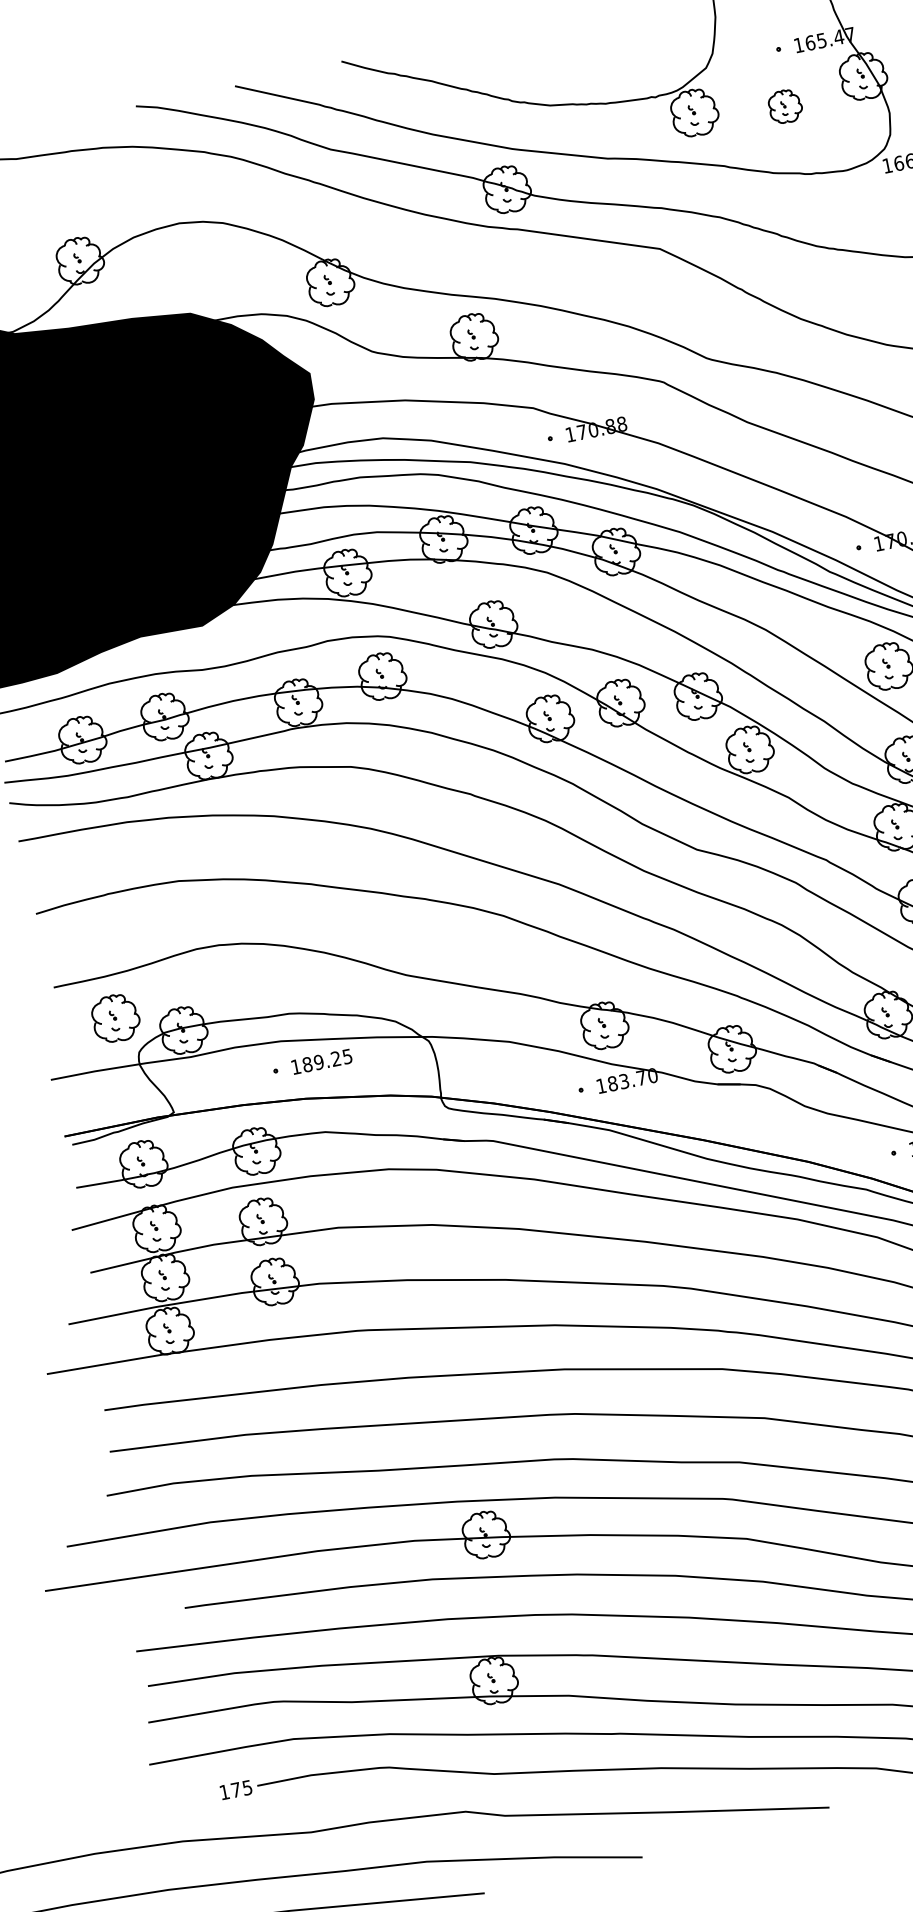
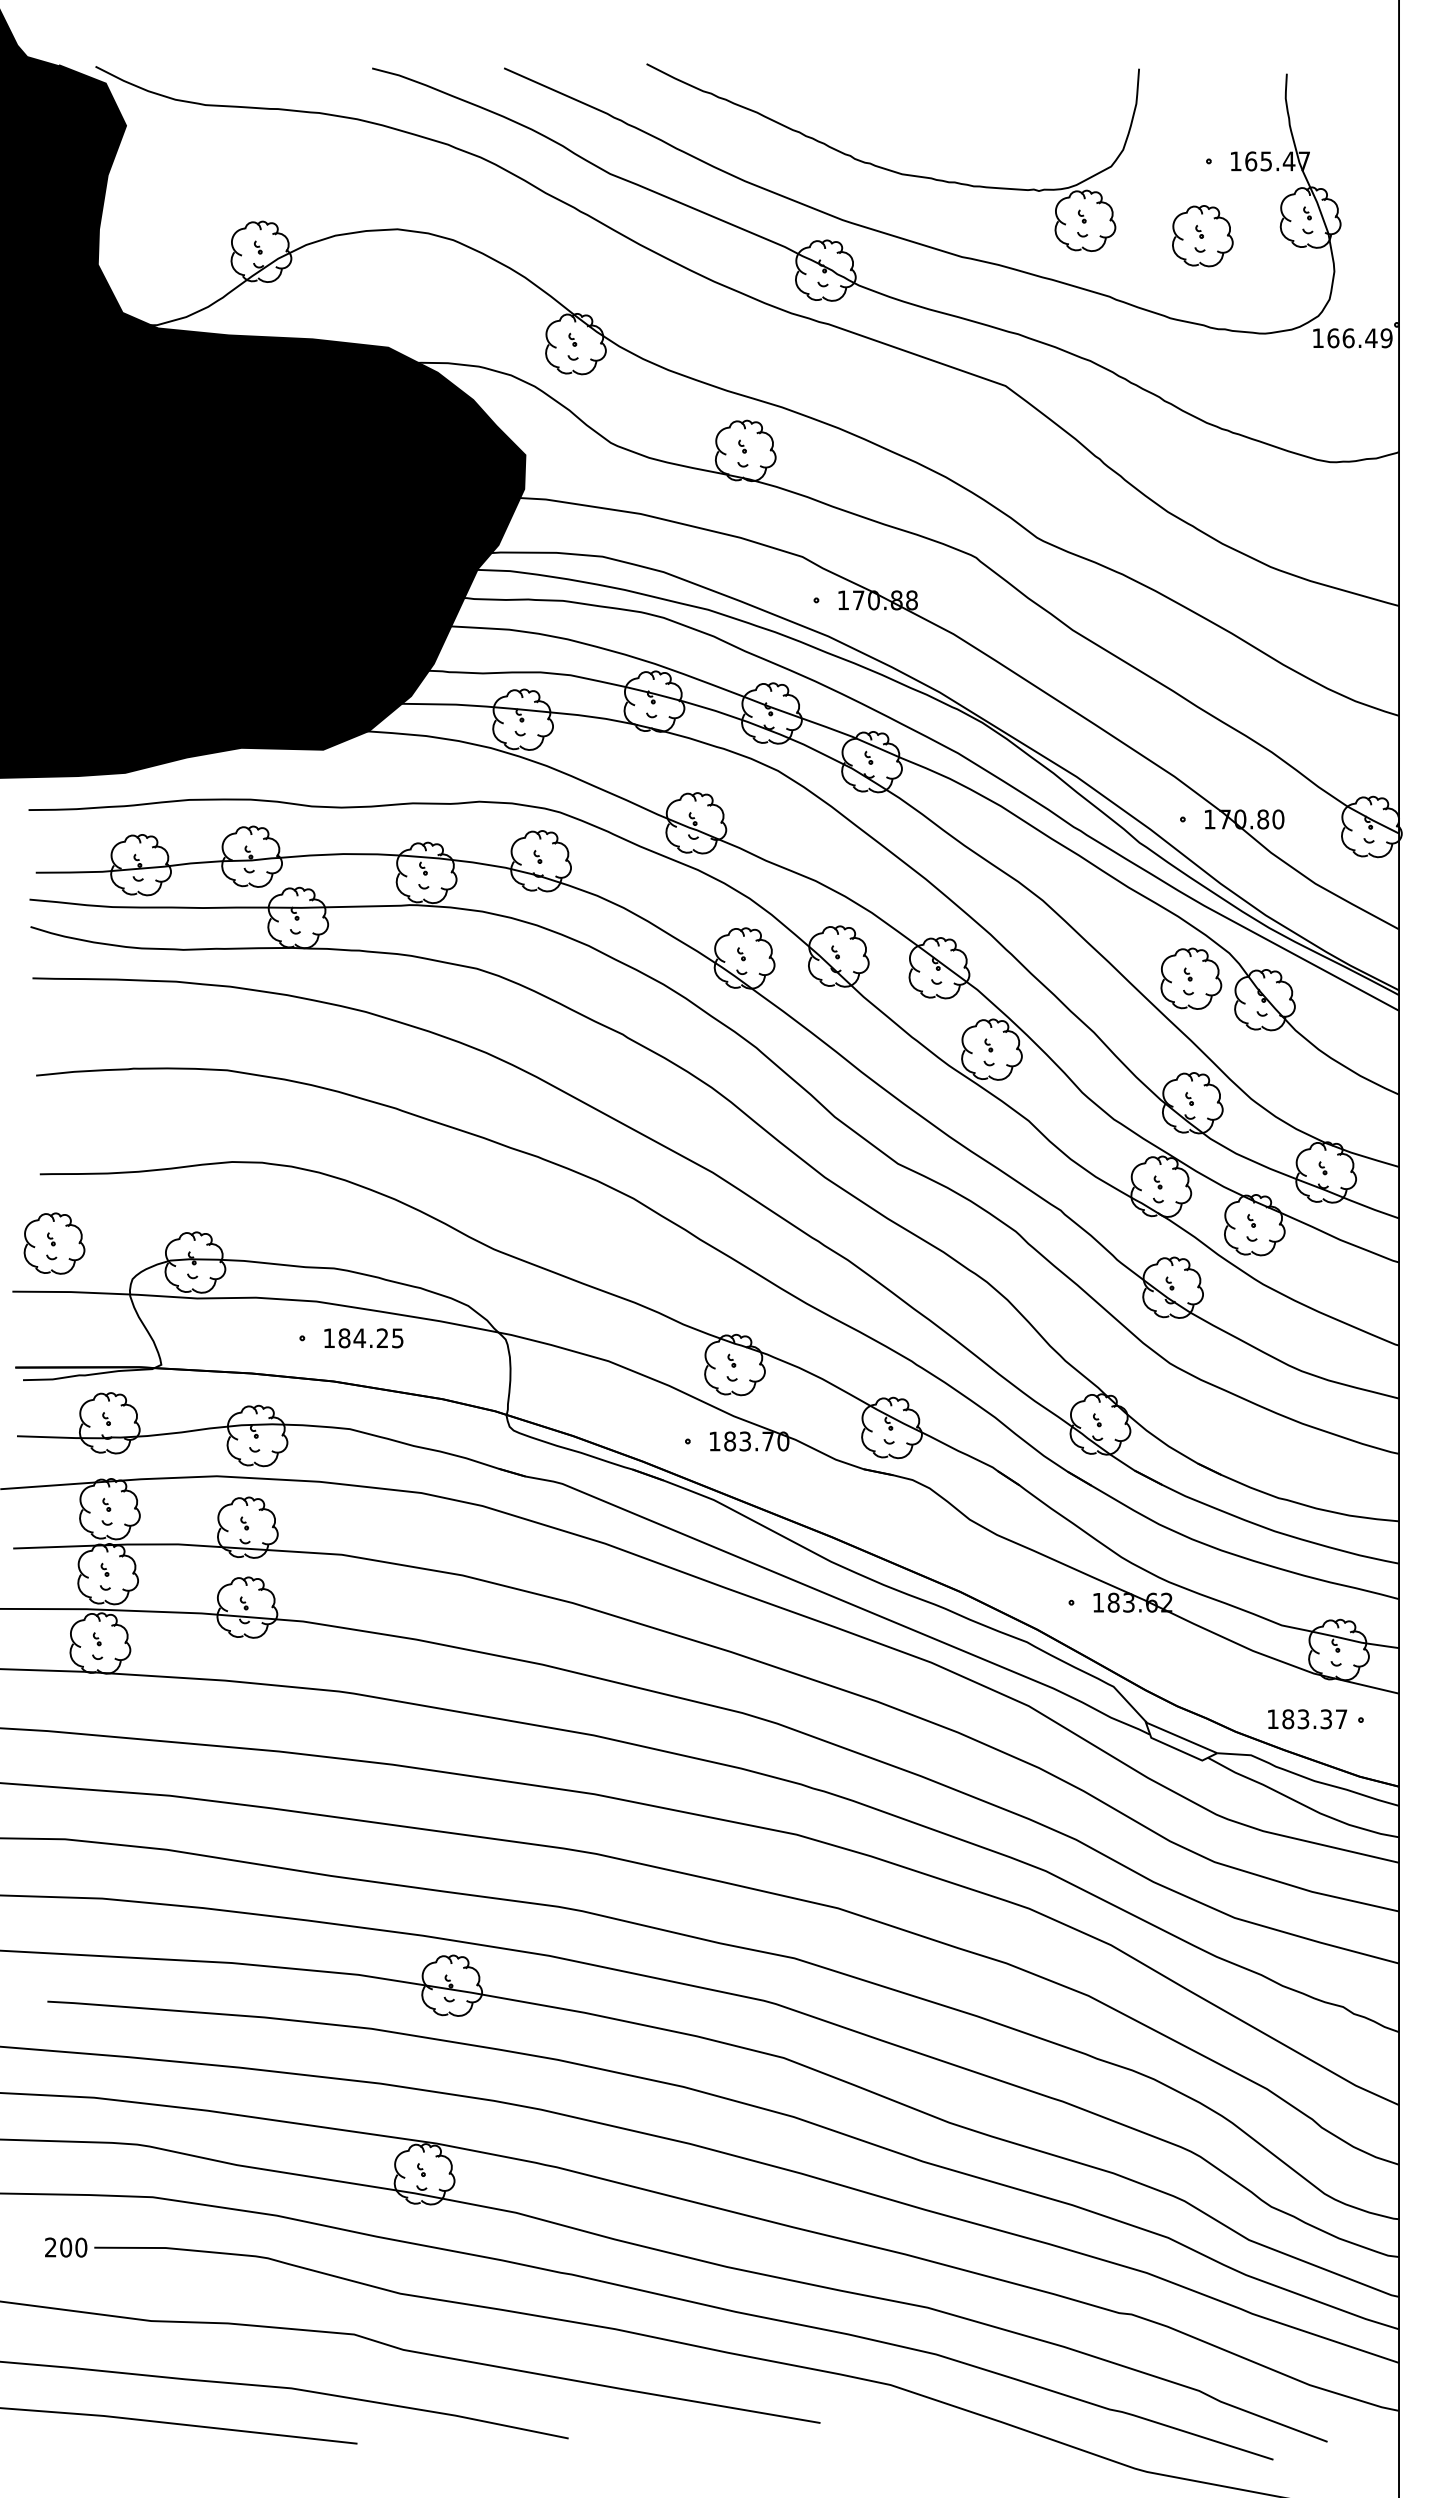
part: (785, 106) -> (1202, 236), size x1.43
part: (115, 1018) -> (54, 1243), moved
text: (318, 1062) -> (359, 1338), 189.25 -> 184.25
text: (236, 1789) -> (66, 2247), 175 -> 200

